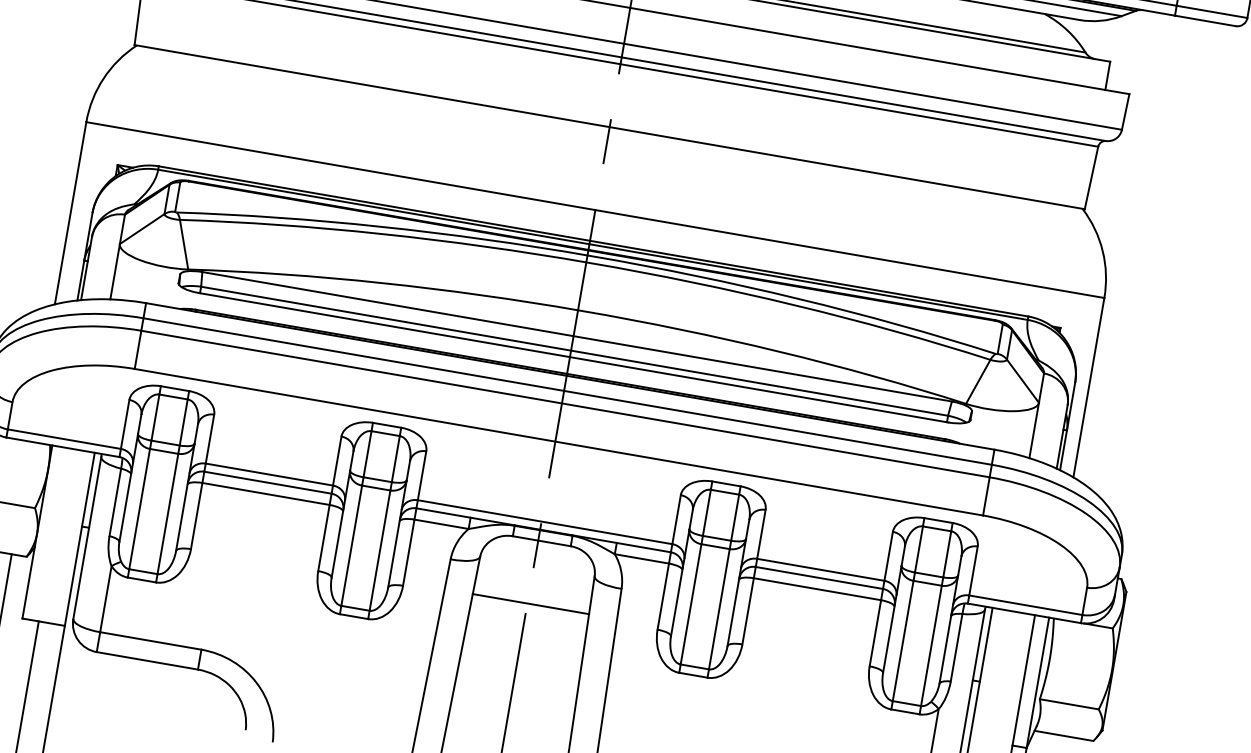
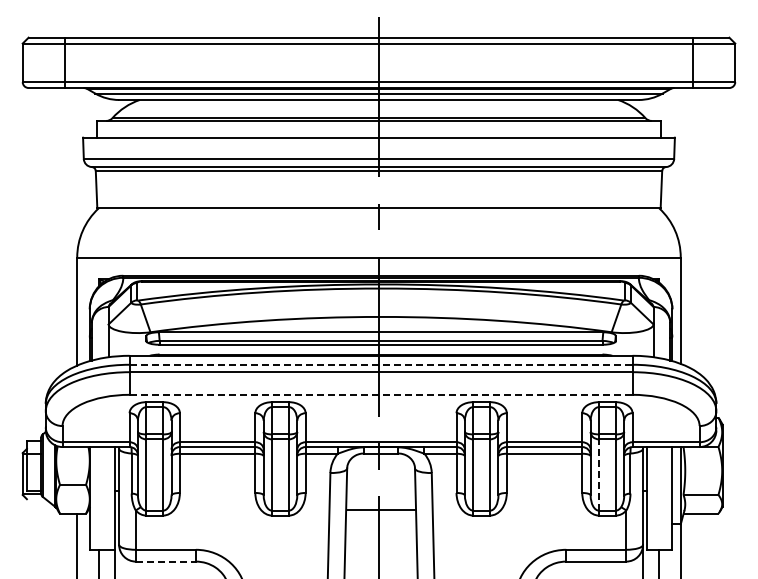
line: (568, 391) -> (381, 364), solid -> dashed
line: (559, 441) -> (381, 394), solid -> dashed
line: (530, 603) -> (380, 509), moved
line: (903, 641) -> (599, 475), solid -> dashed
line: (148, 660) -> (166, 561), solid -> dashed

